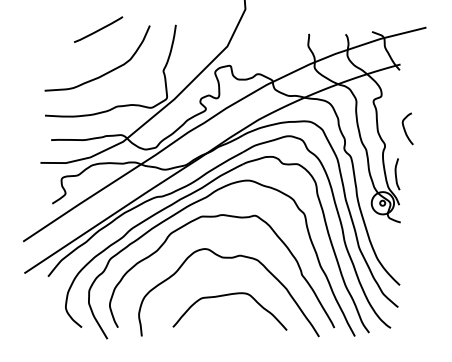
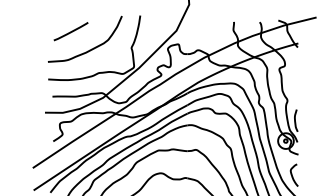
line: (98, 29) -> (71, 31), moved
curve: (405, 128) -> (292, 175), moved

